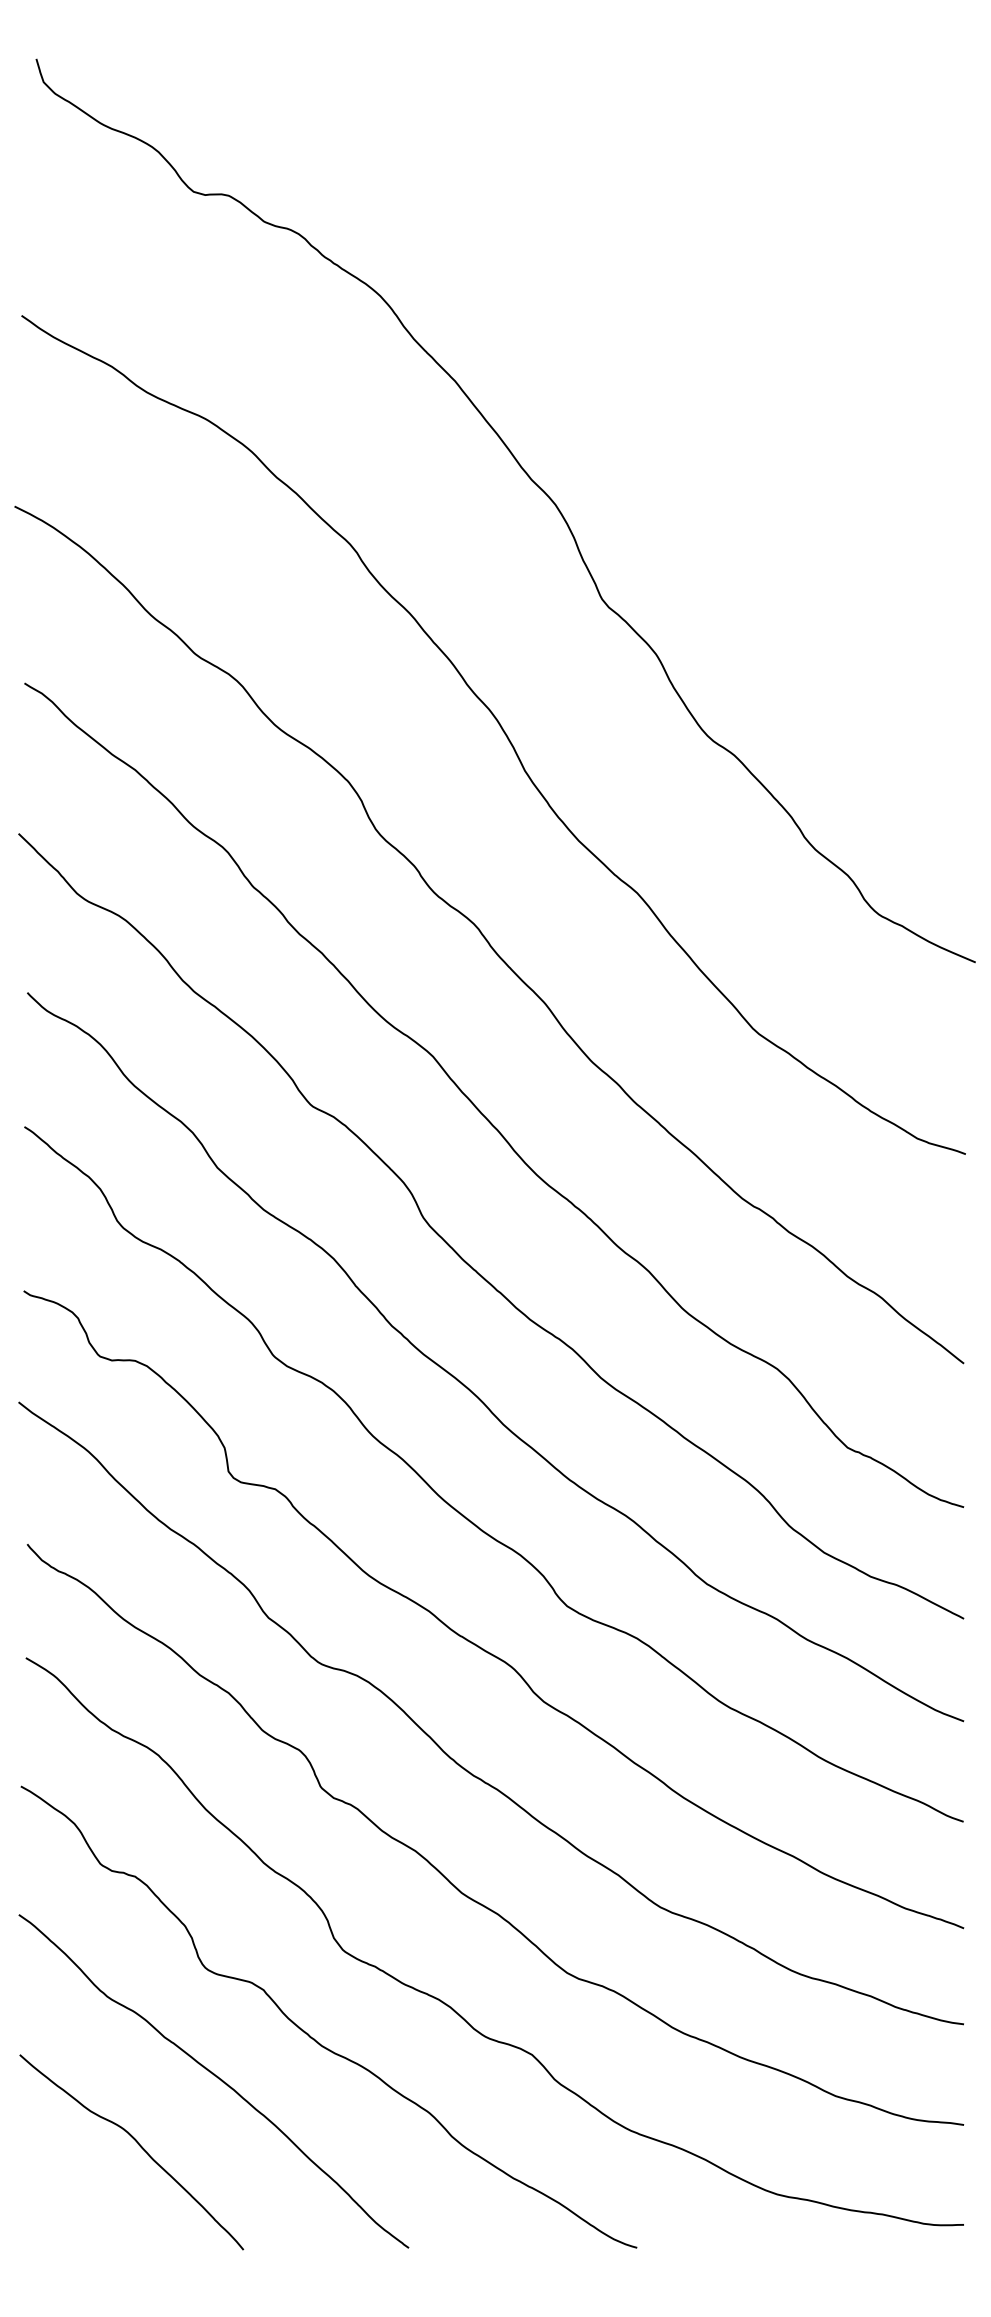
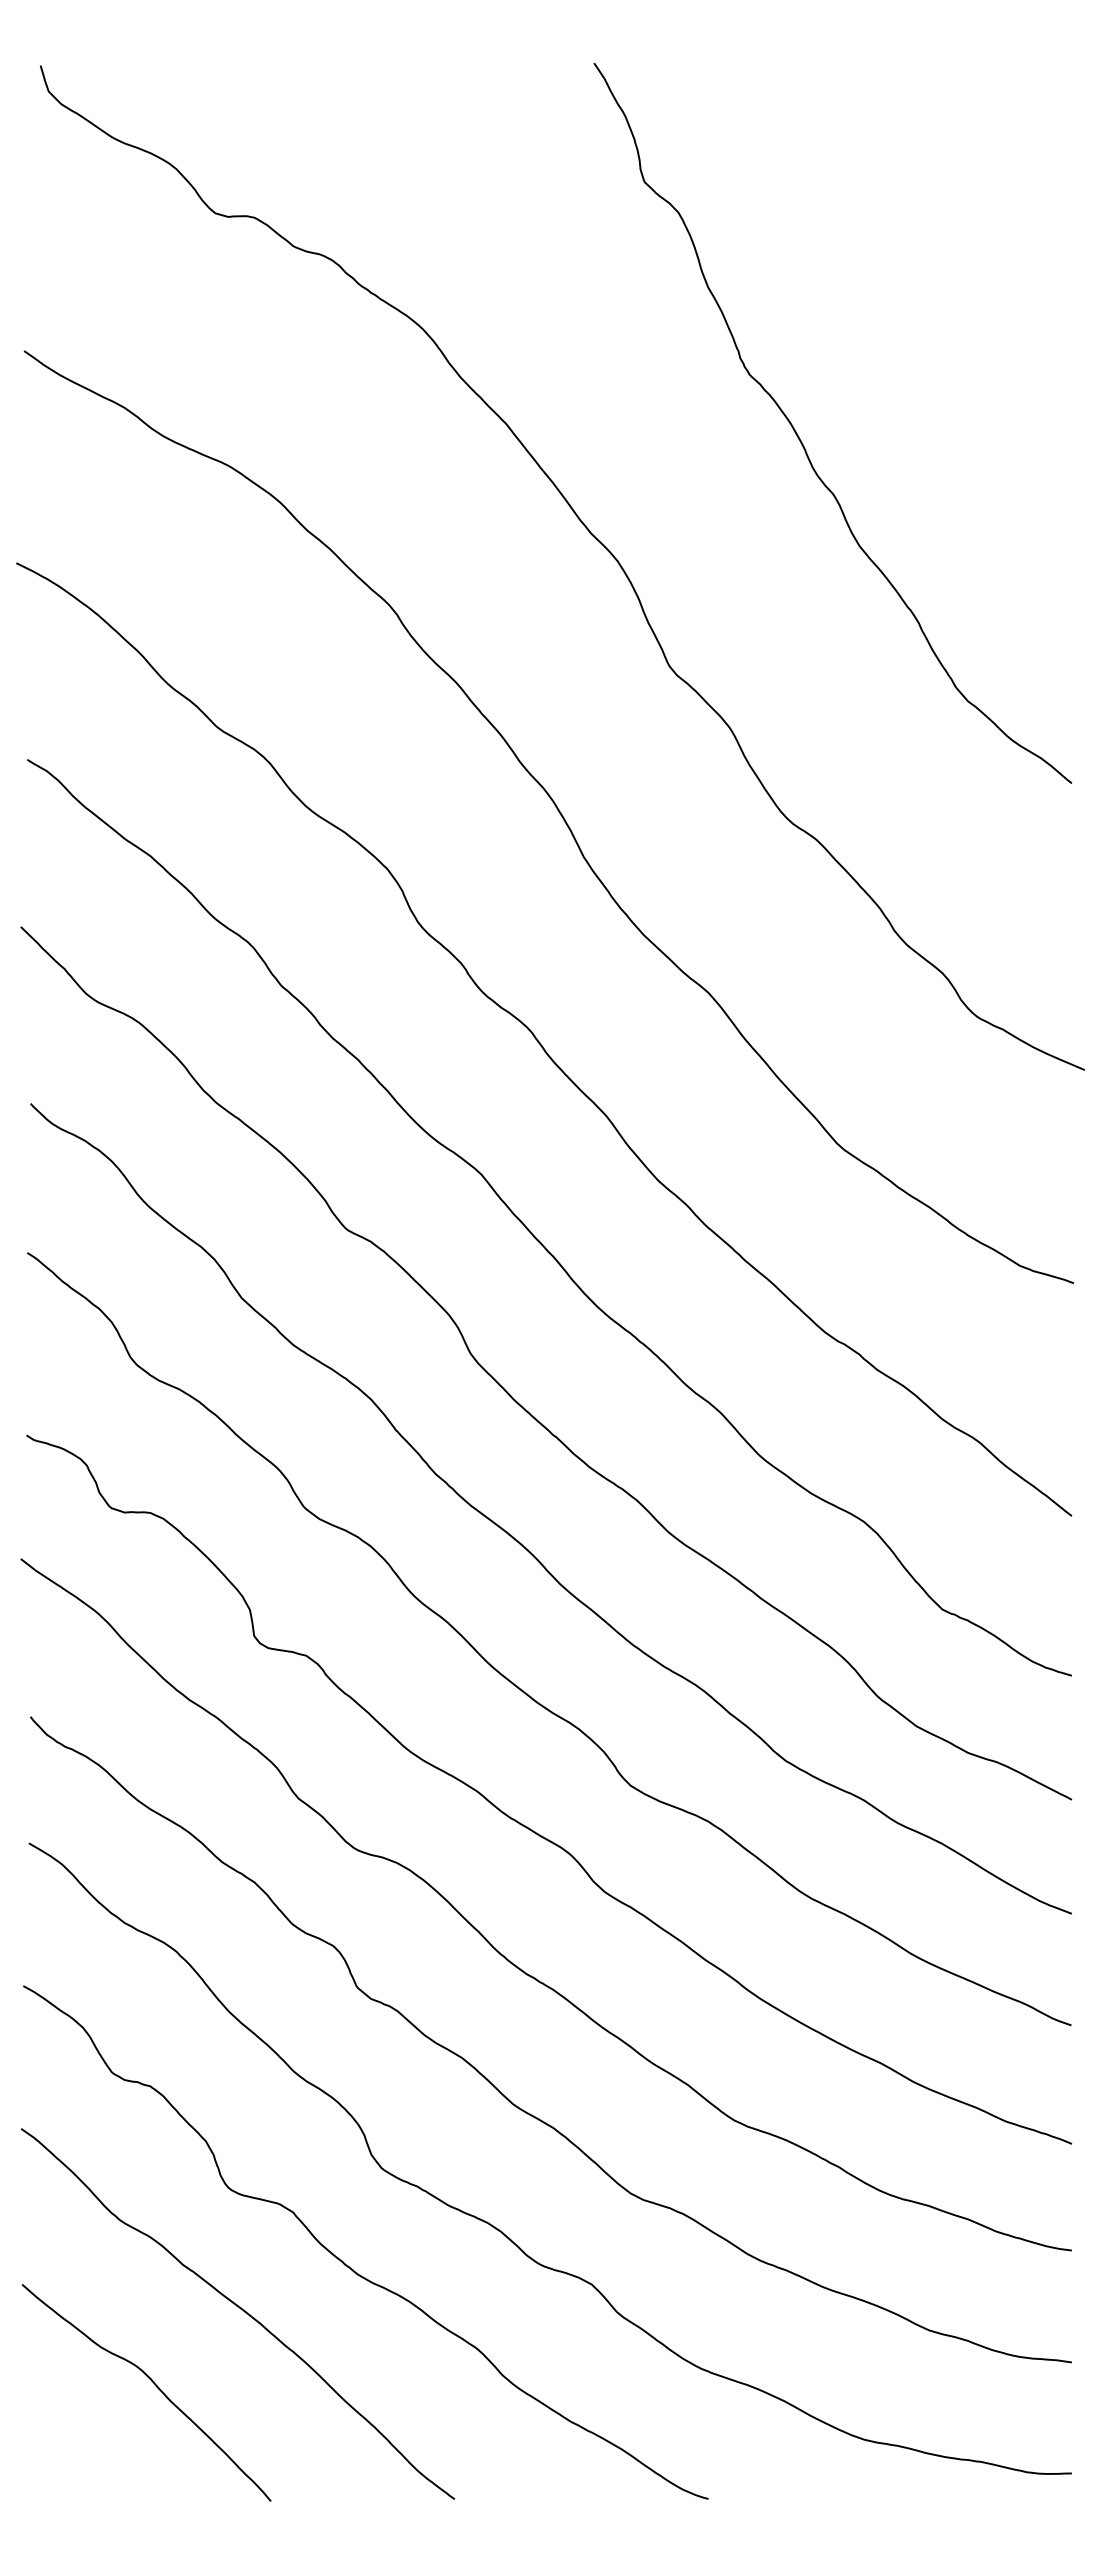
curve: (720, 395) -> (801, 439), added

